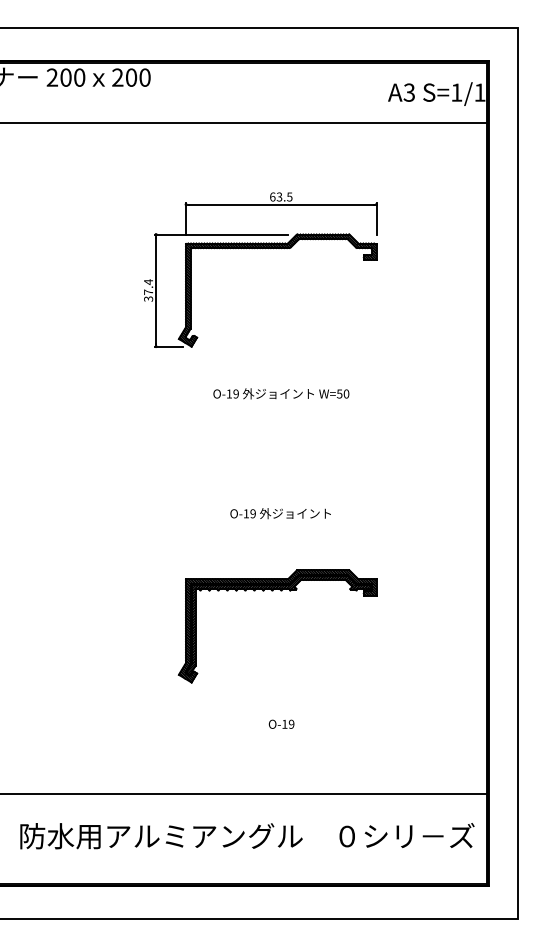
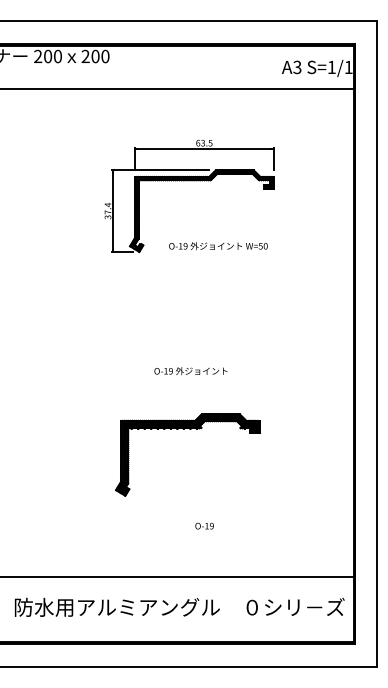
text: (281, 394) -> (218, 246), moved
text: (280, 514) -> (190, 371), moved
part: (280, 591) -> (189, 429), moved

